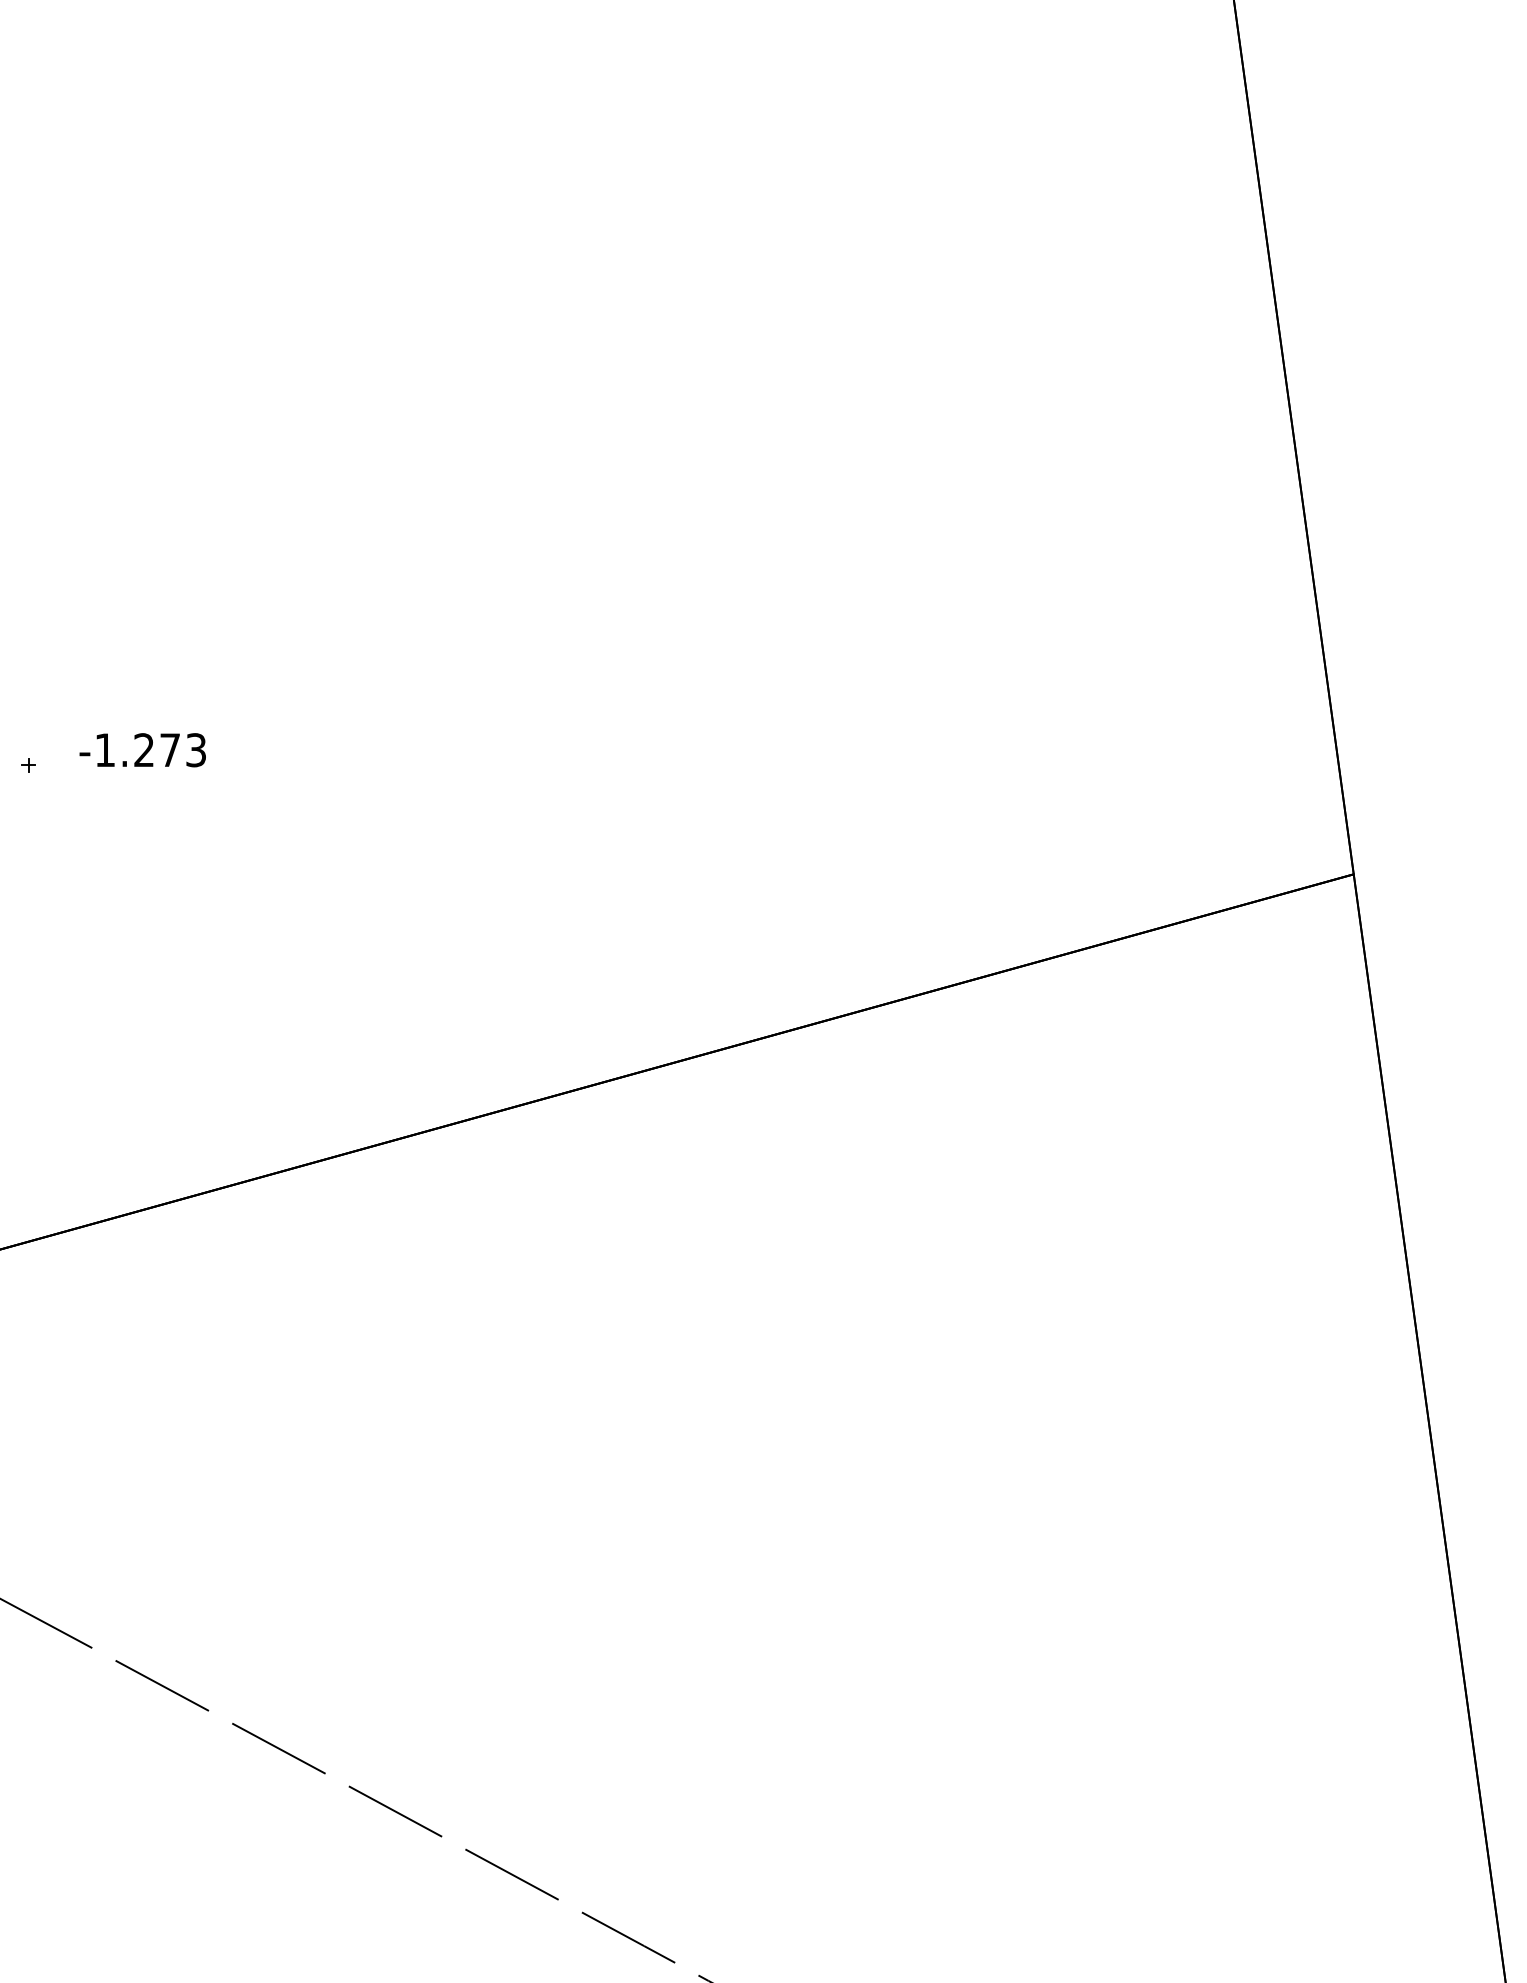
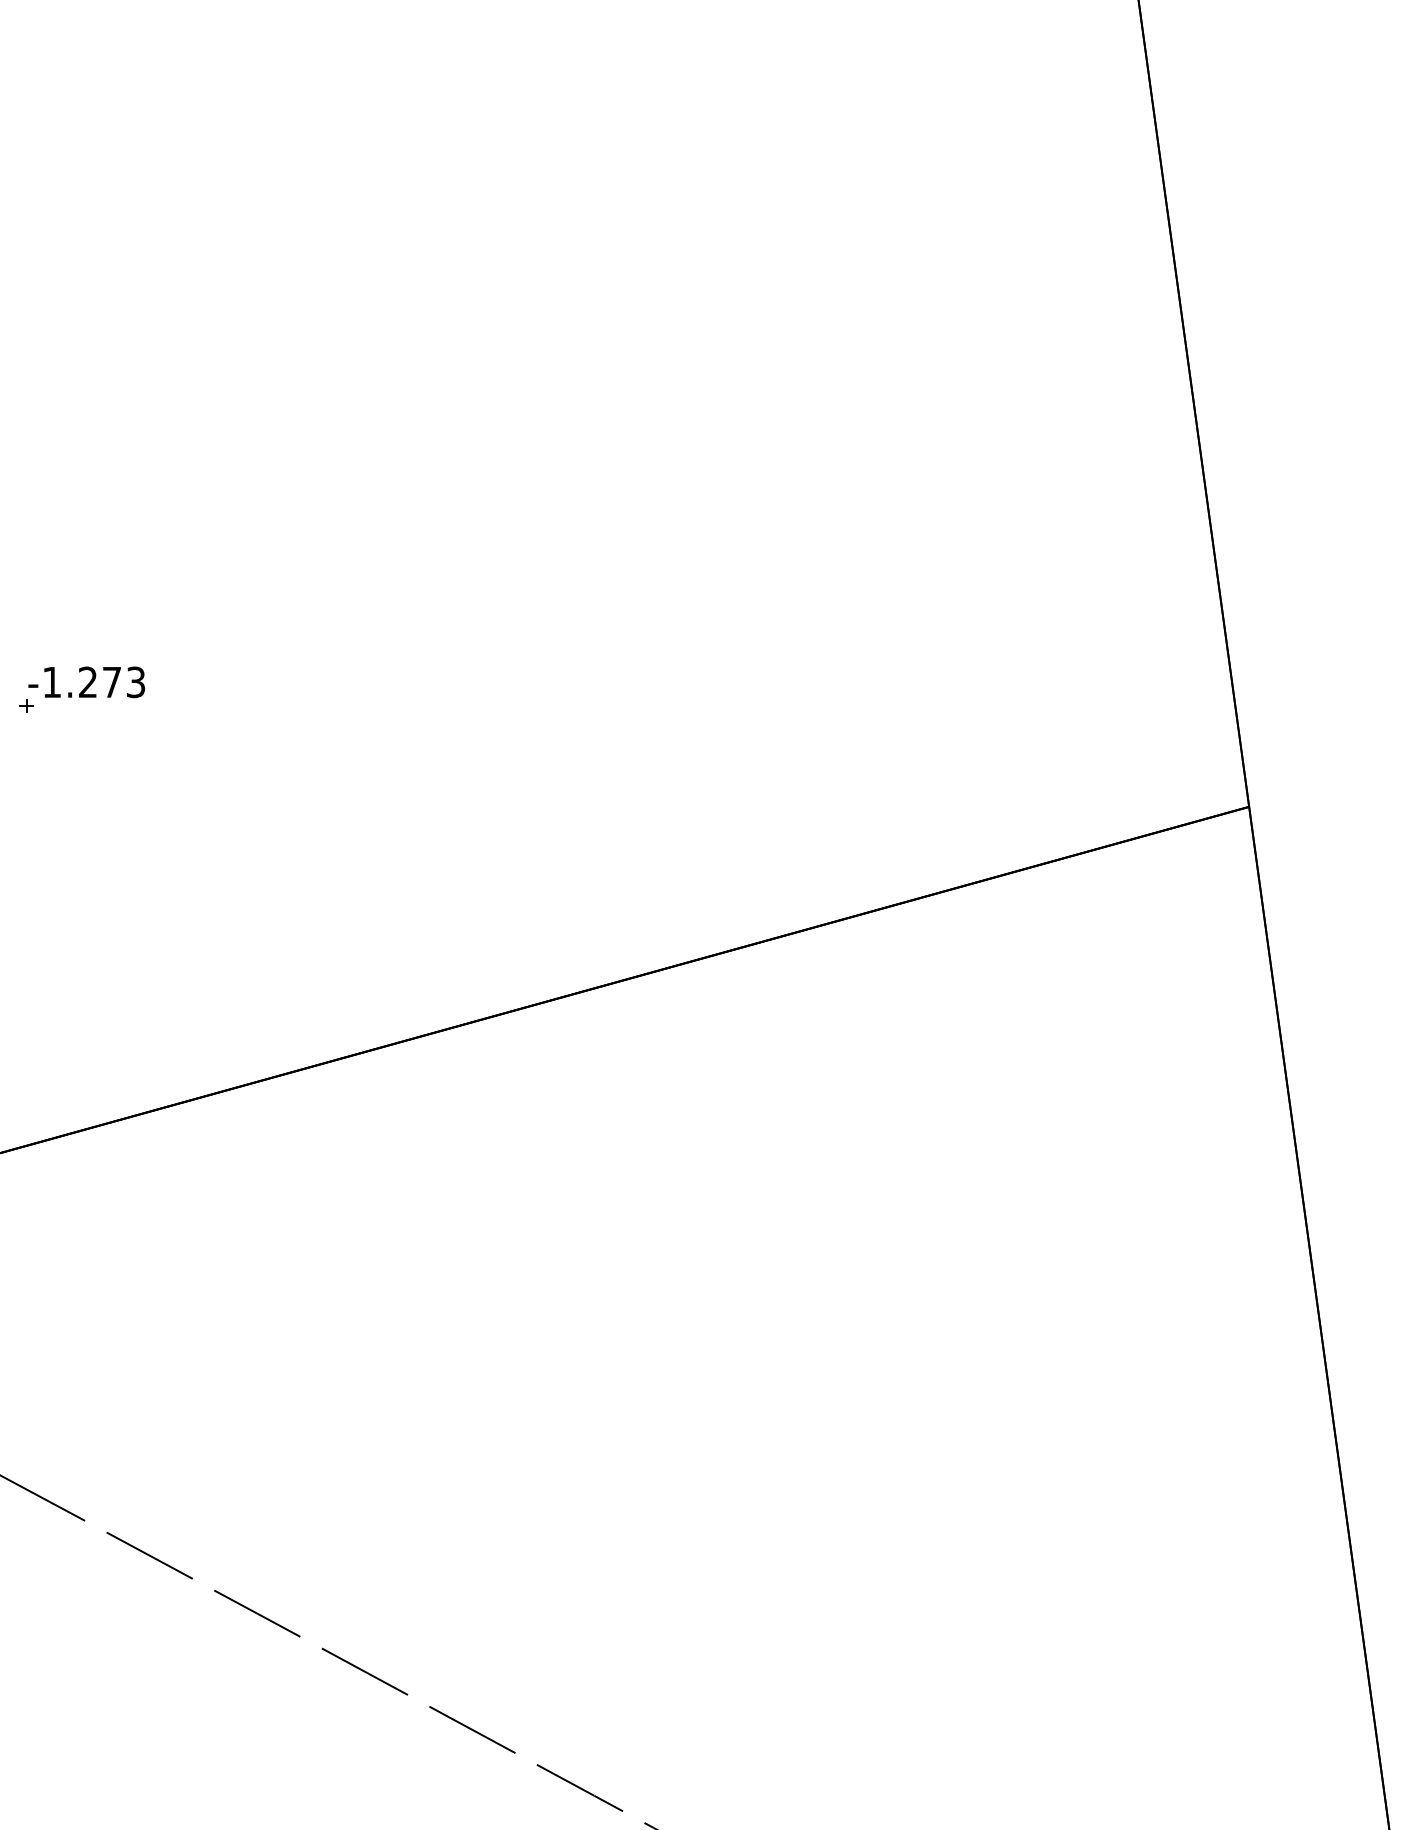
text: (142, 750) -> (86, 682), moved

